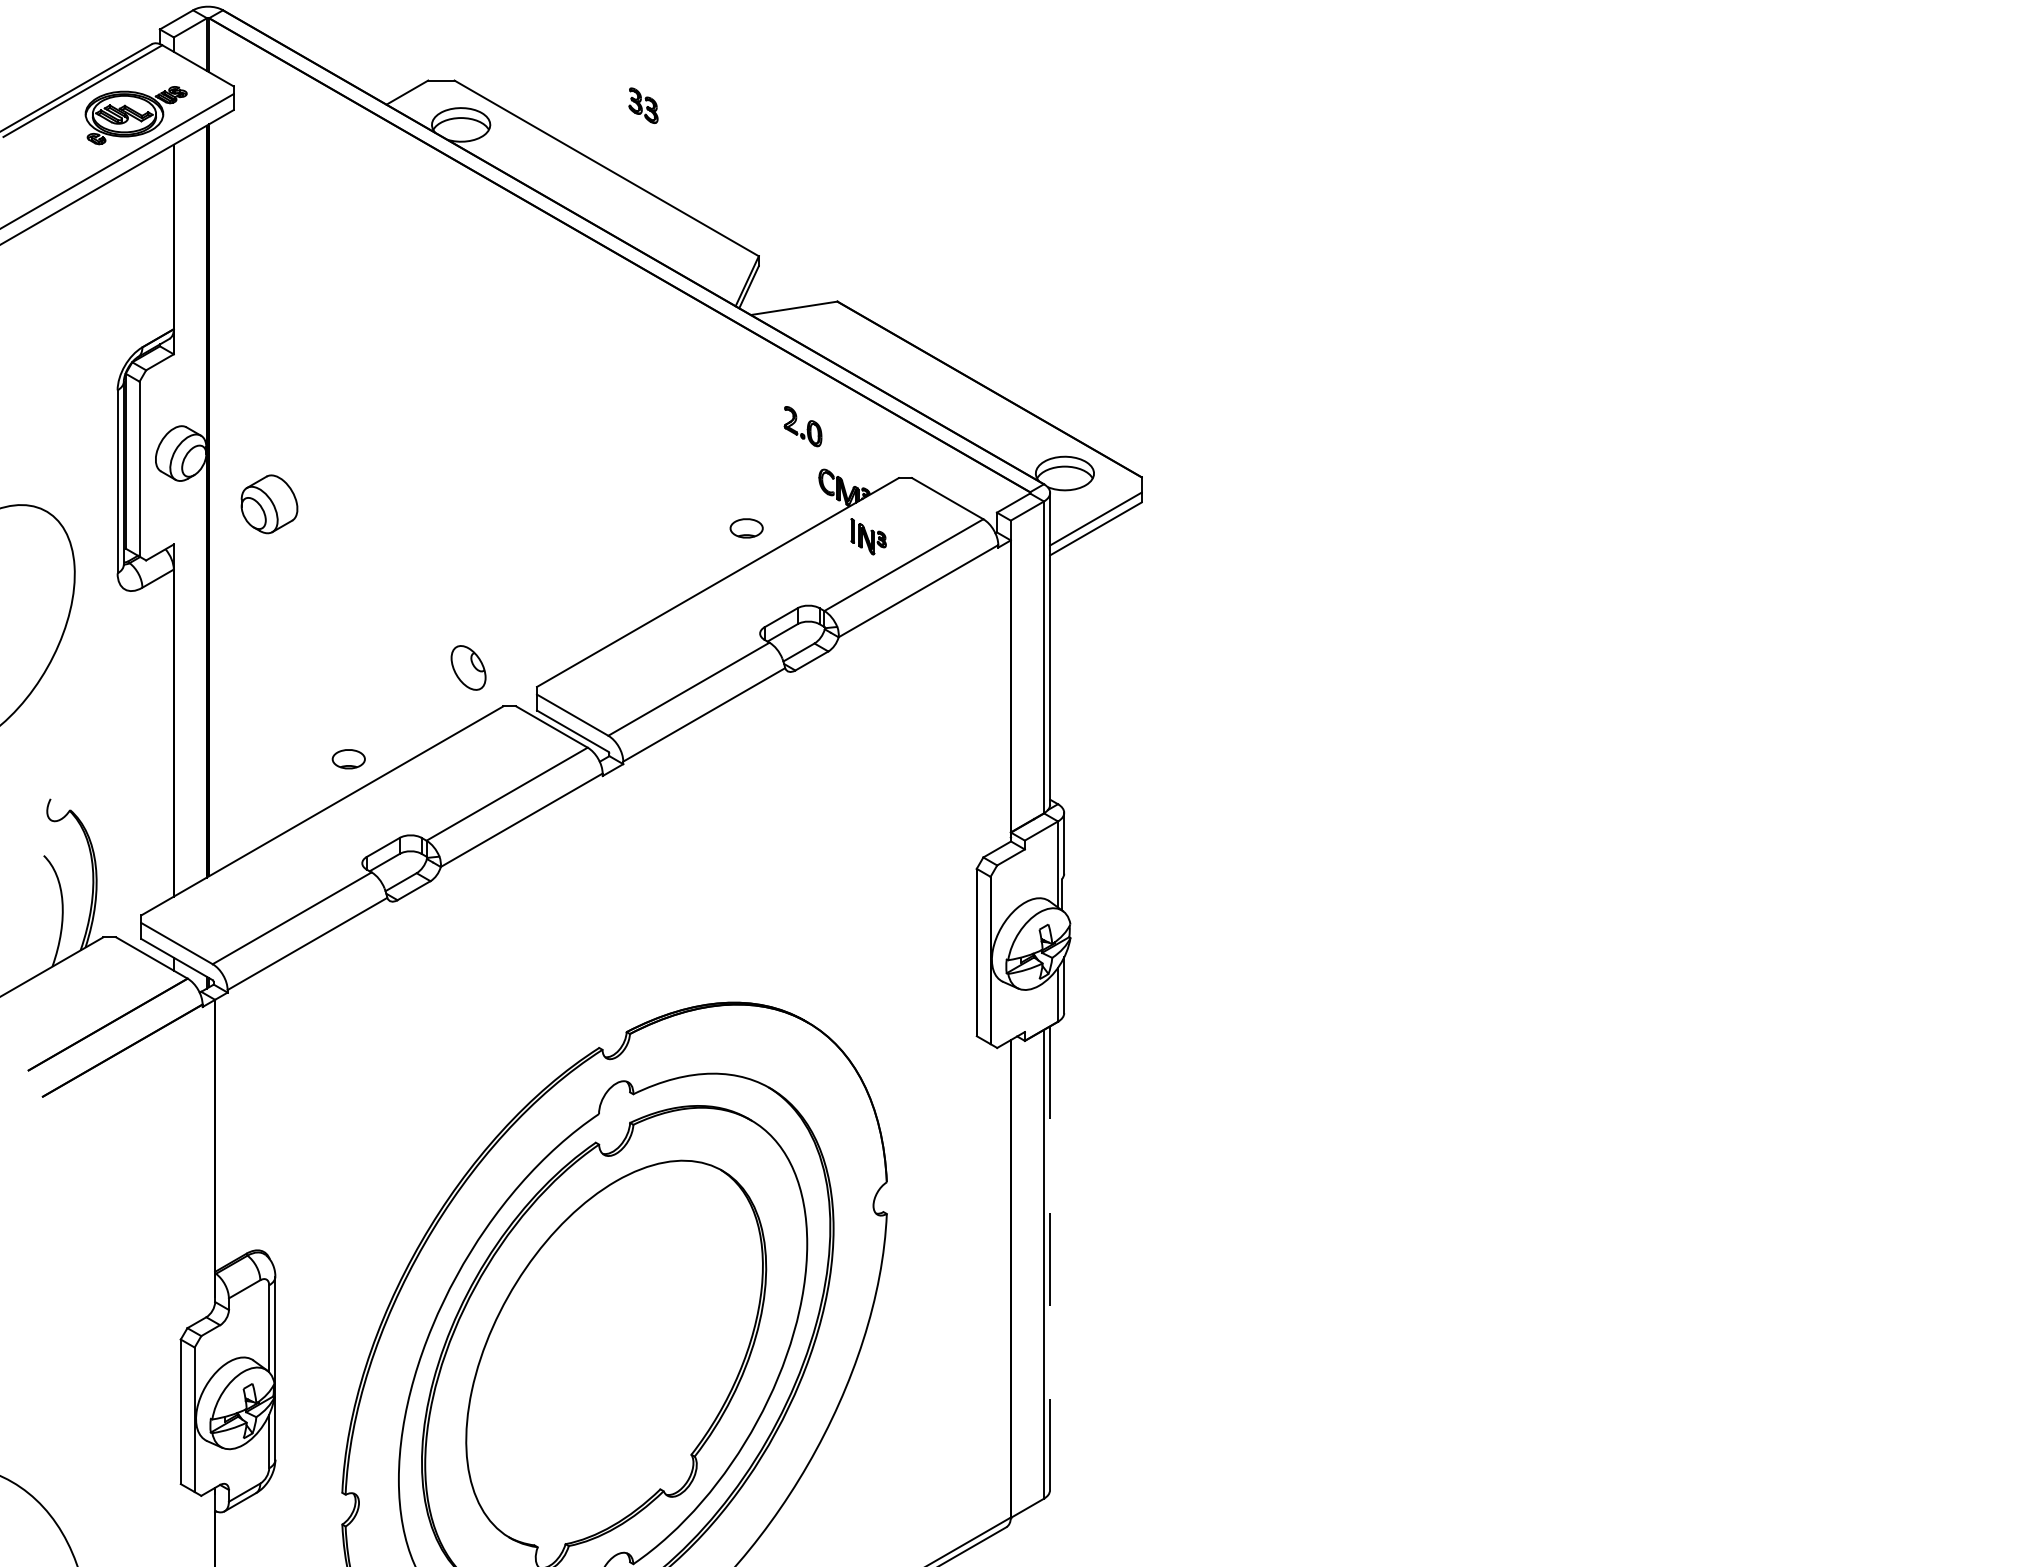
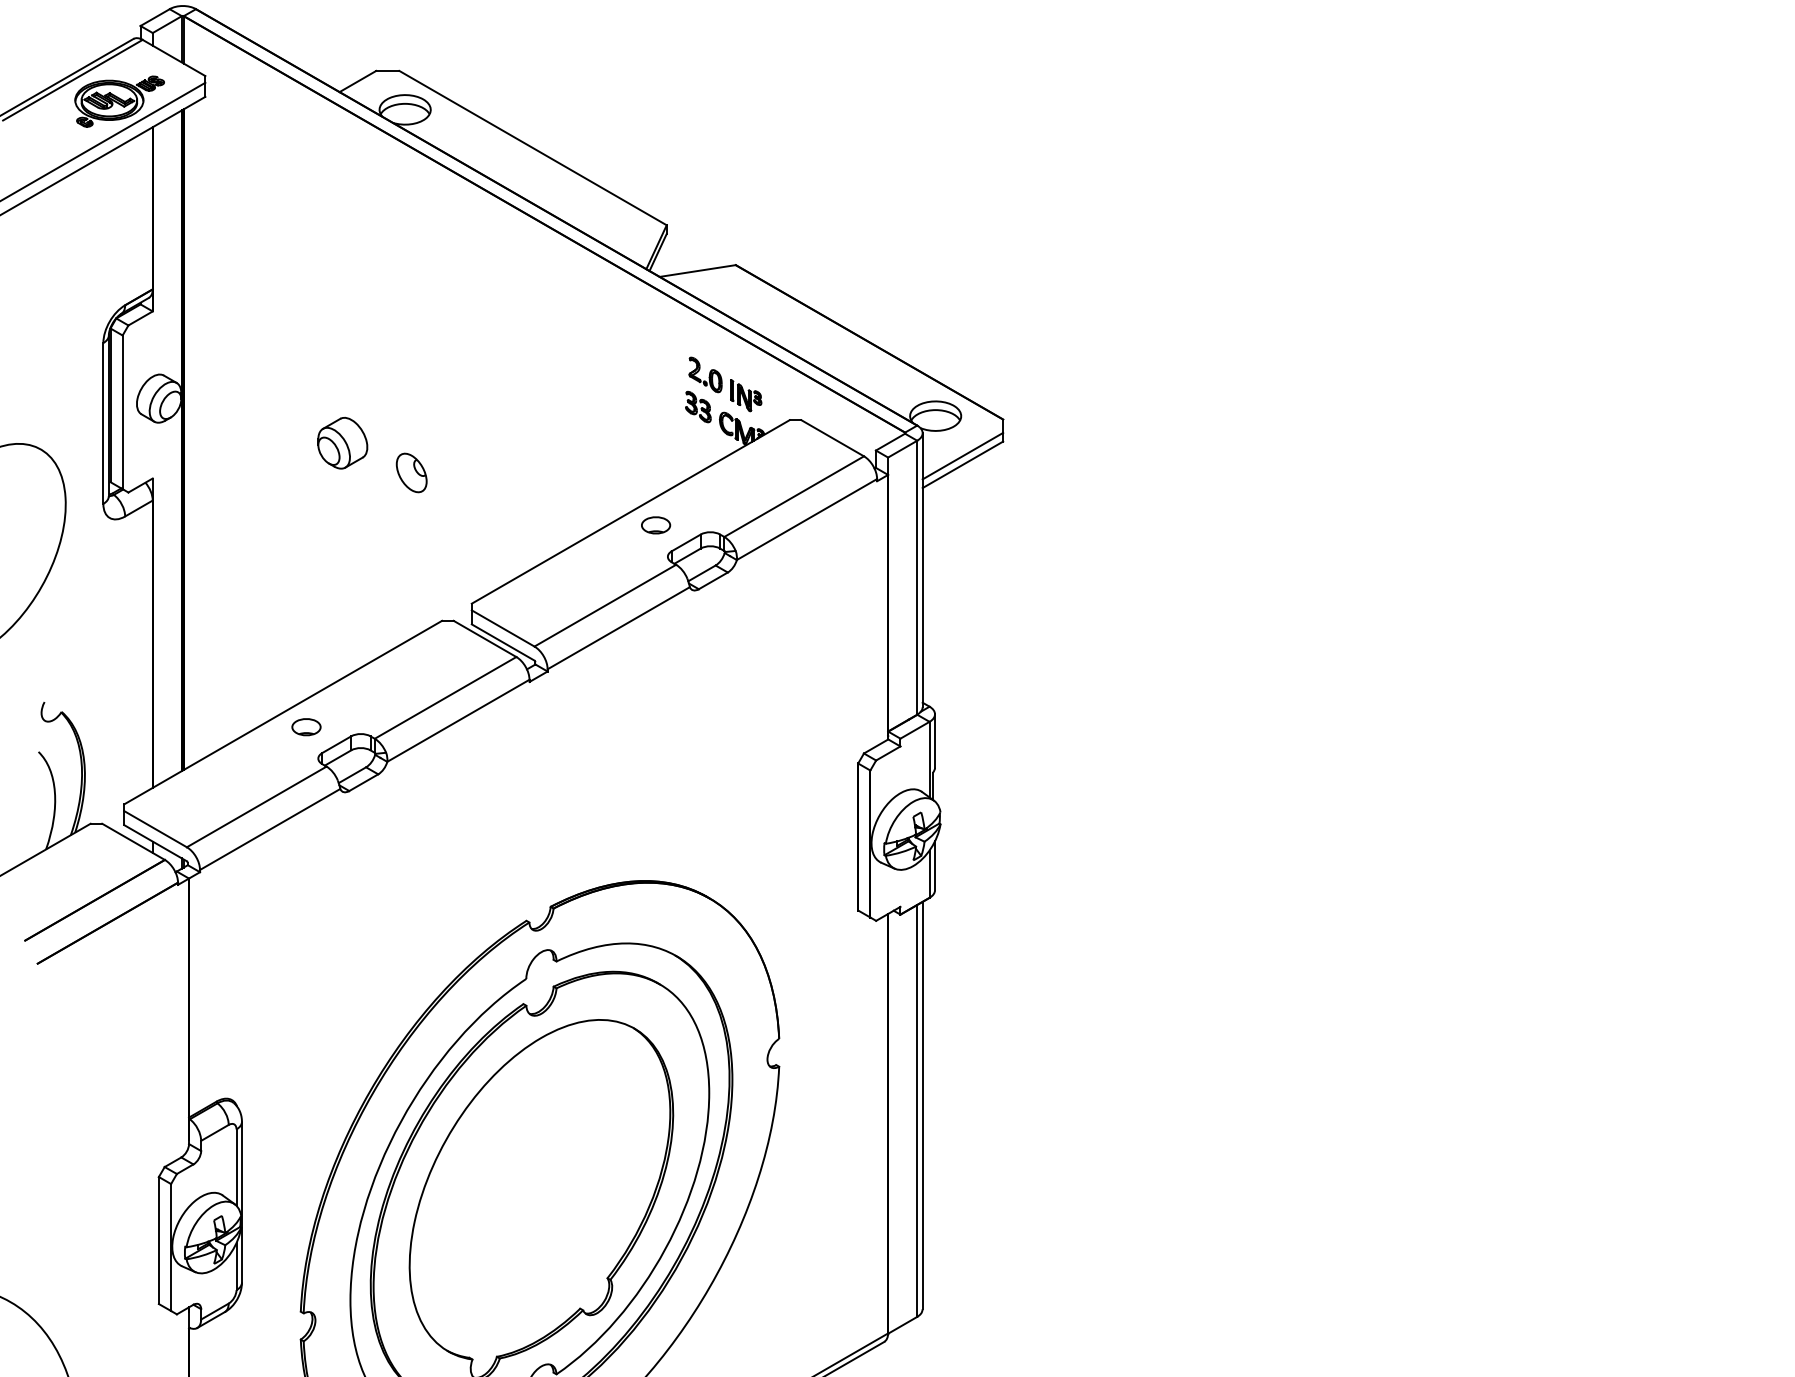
part: (643, 105) -> (698, 406), moved
part: (269, 503) -> (342, 442), moved
part: (747, 528) -> (656, 525), moved
part: (868, 536) -> (746, 395), moved
part: (468, 667) -> (411, 472), moved
part: (348, 759) -> (306, 727), moved
line: (1049, 1258) -> (922, 1105), dashed -> solid

